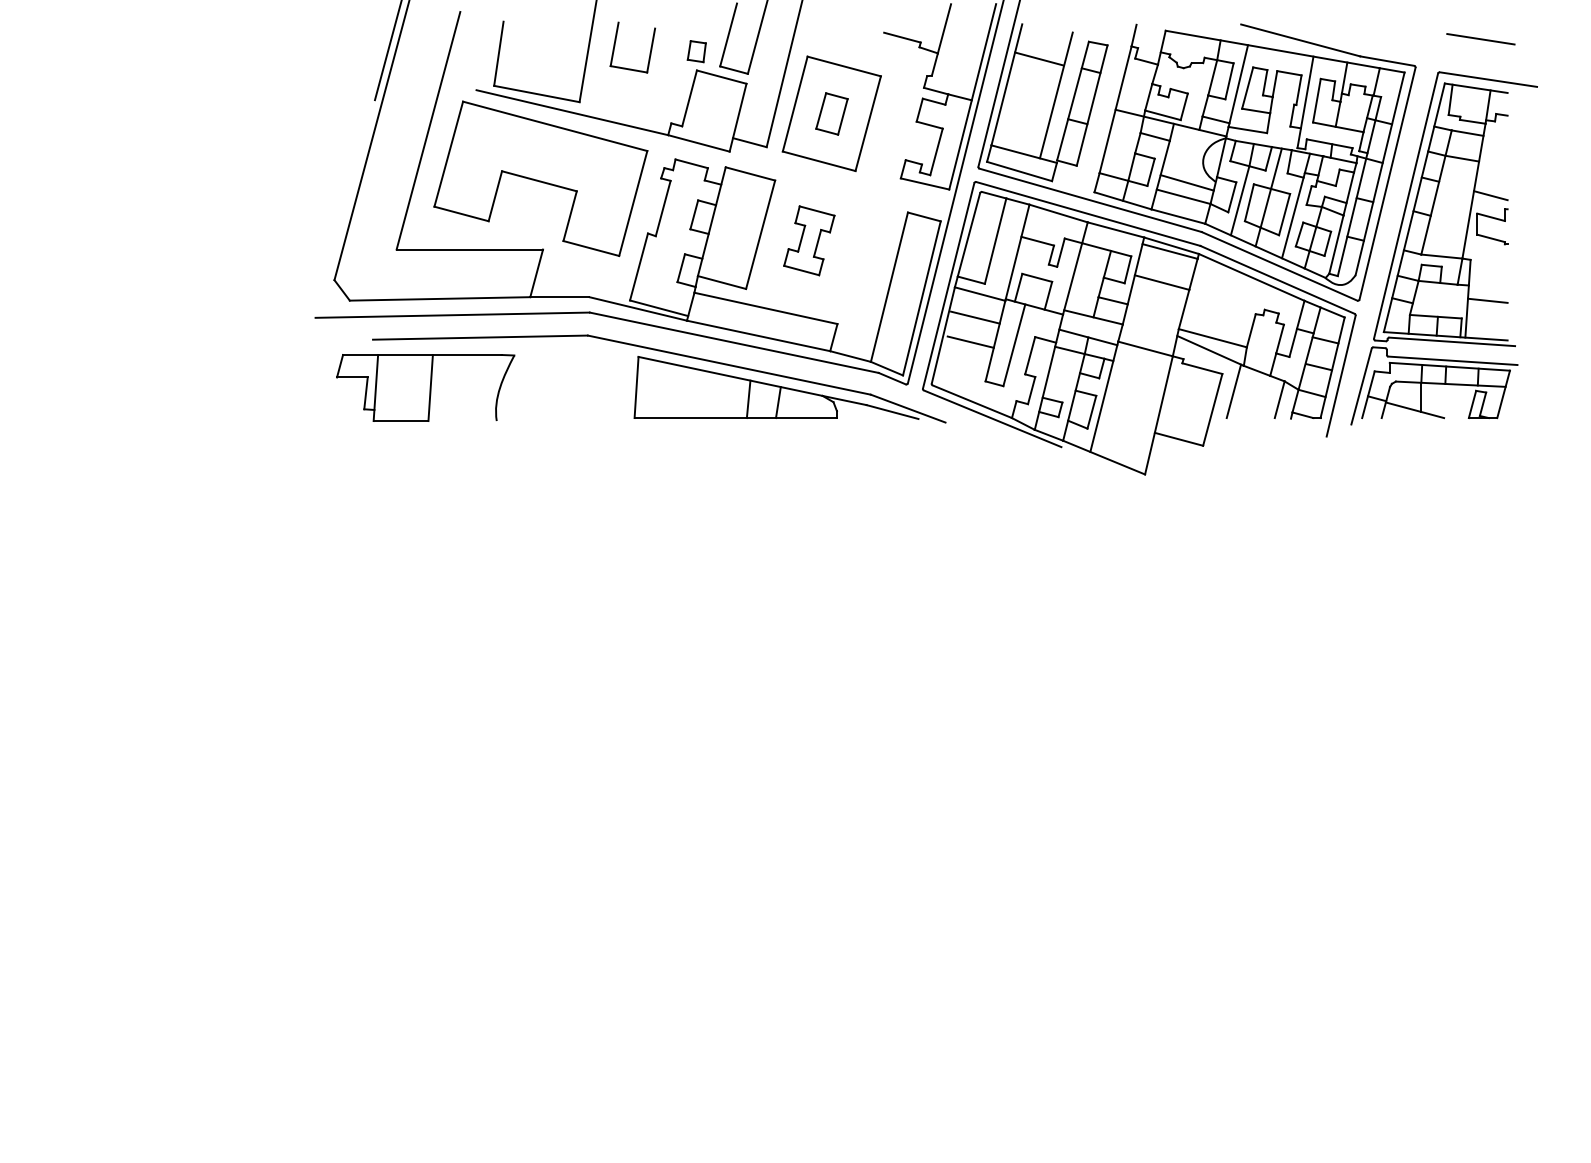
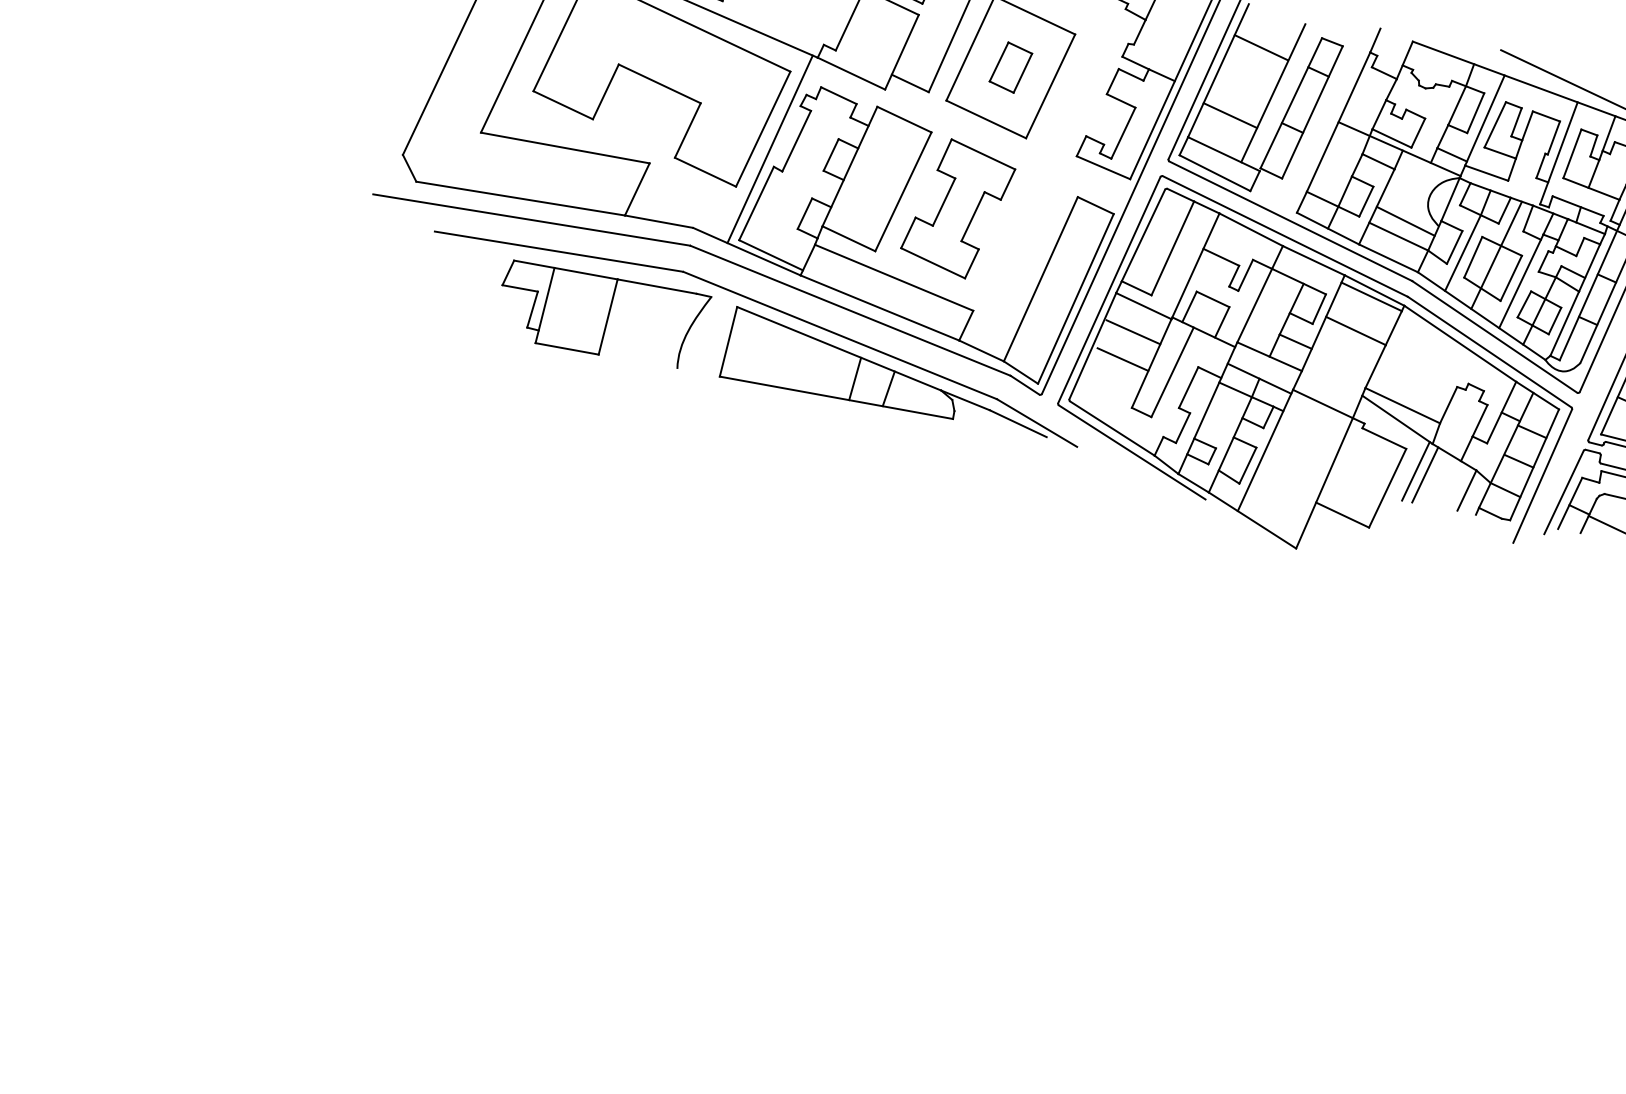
line: (1023, 120) -> (1230, 115), added
line: (641, 219) -> (769, 149), added
part: (809, 240) -> (958, 208), size x1.67
part: (425, 387) -> (602, 315), moved
line: (1242, 392) -> (1425, 474), added

